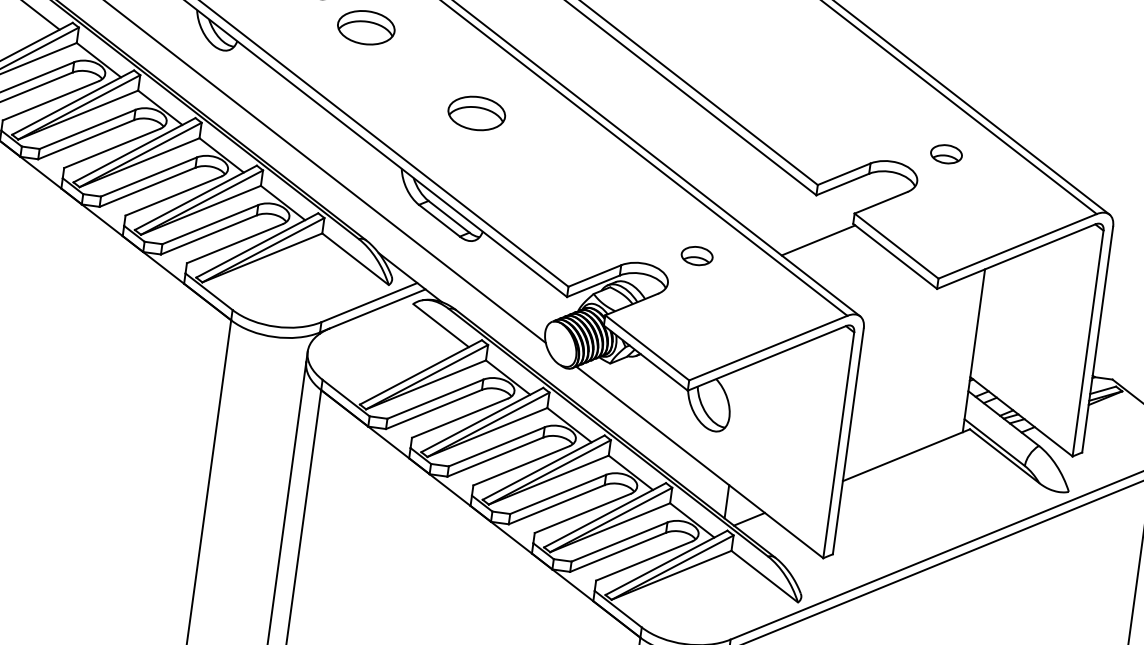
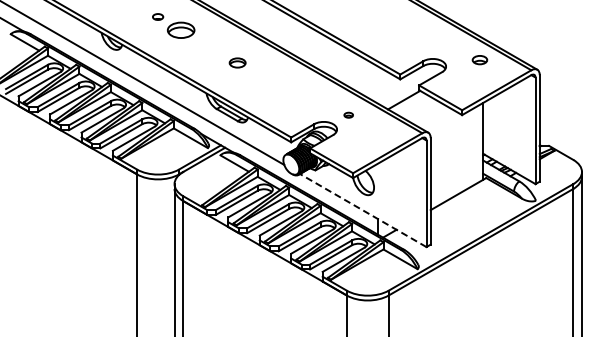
part: (476, 112) -> (237, 62), size x0.6
part: (945, 154) -> (479, 60), moved
part: (696, 256) -> (348, 115), size x0.6
line: (698, 462) -> (362, 210), solid -> dashed

